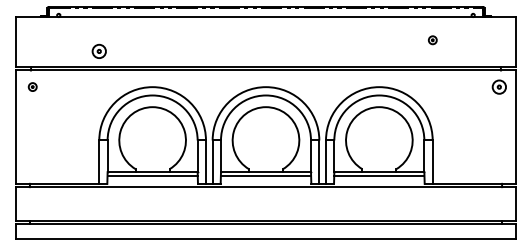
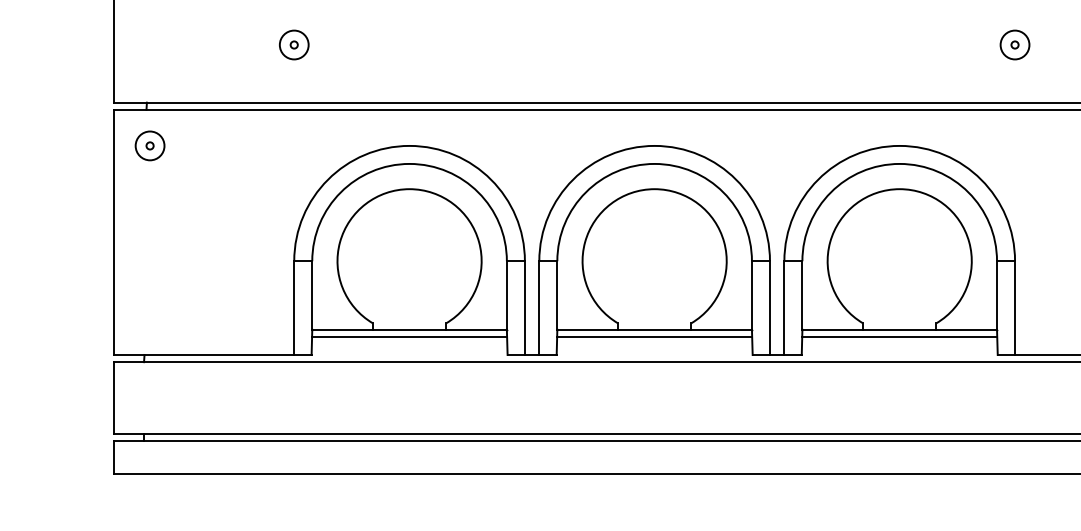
part: (432, 39) -> (1014, 42), size x1.67
part: (98, 50) -> (292, 42), moved
part: (32, 86) -> (149, 144), size x1.67

